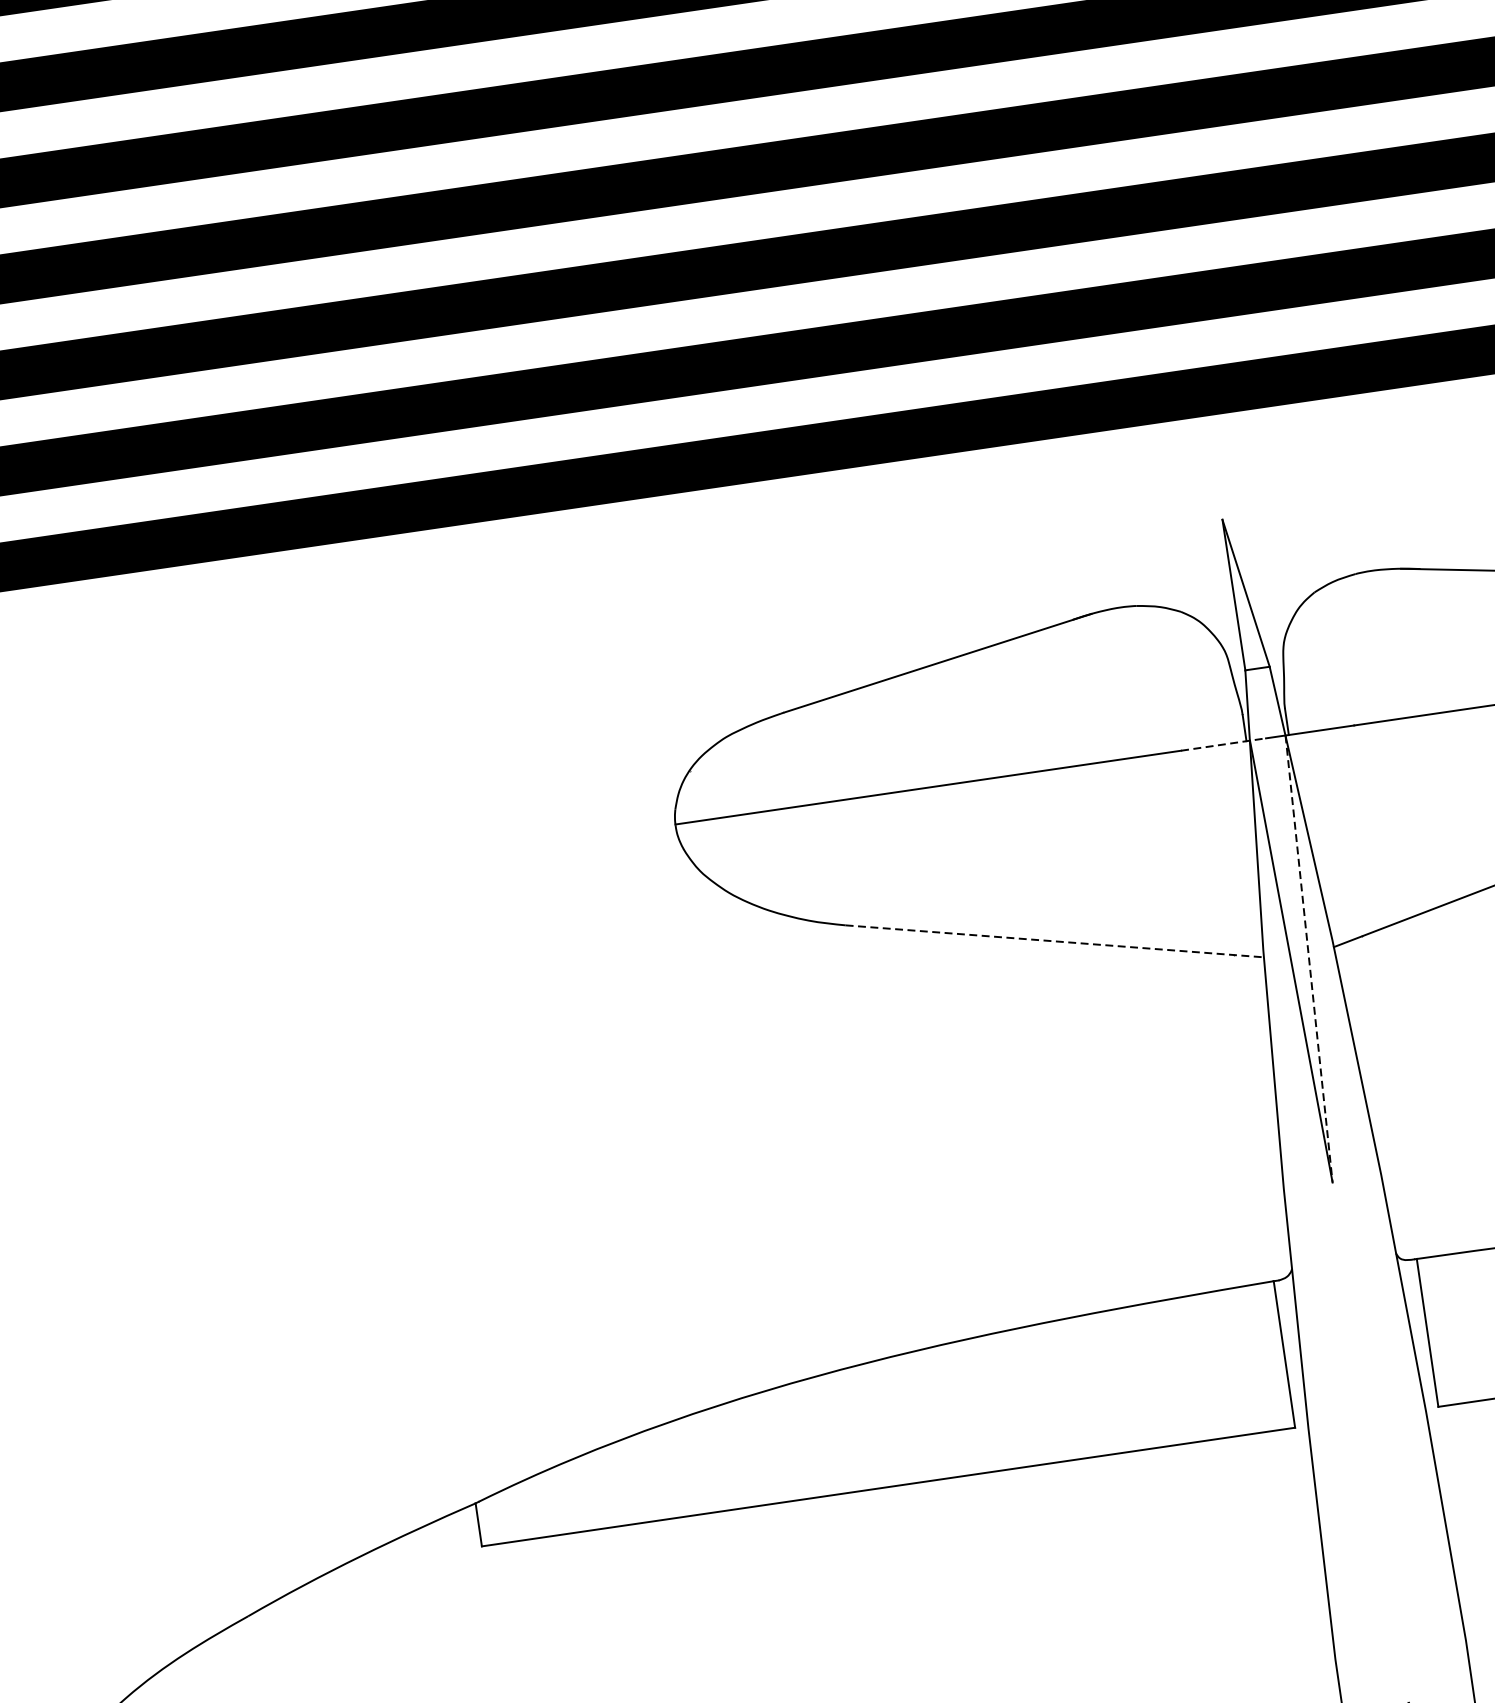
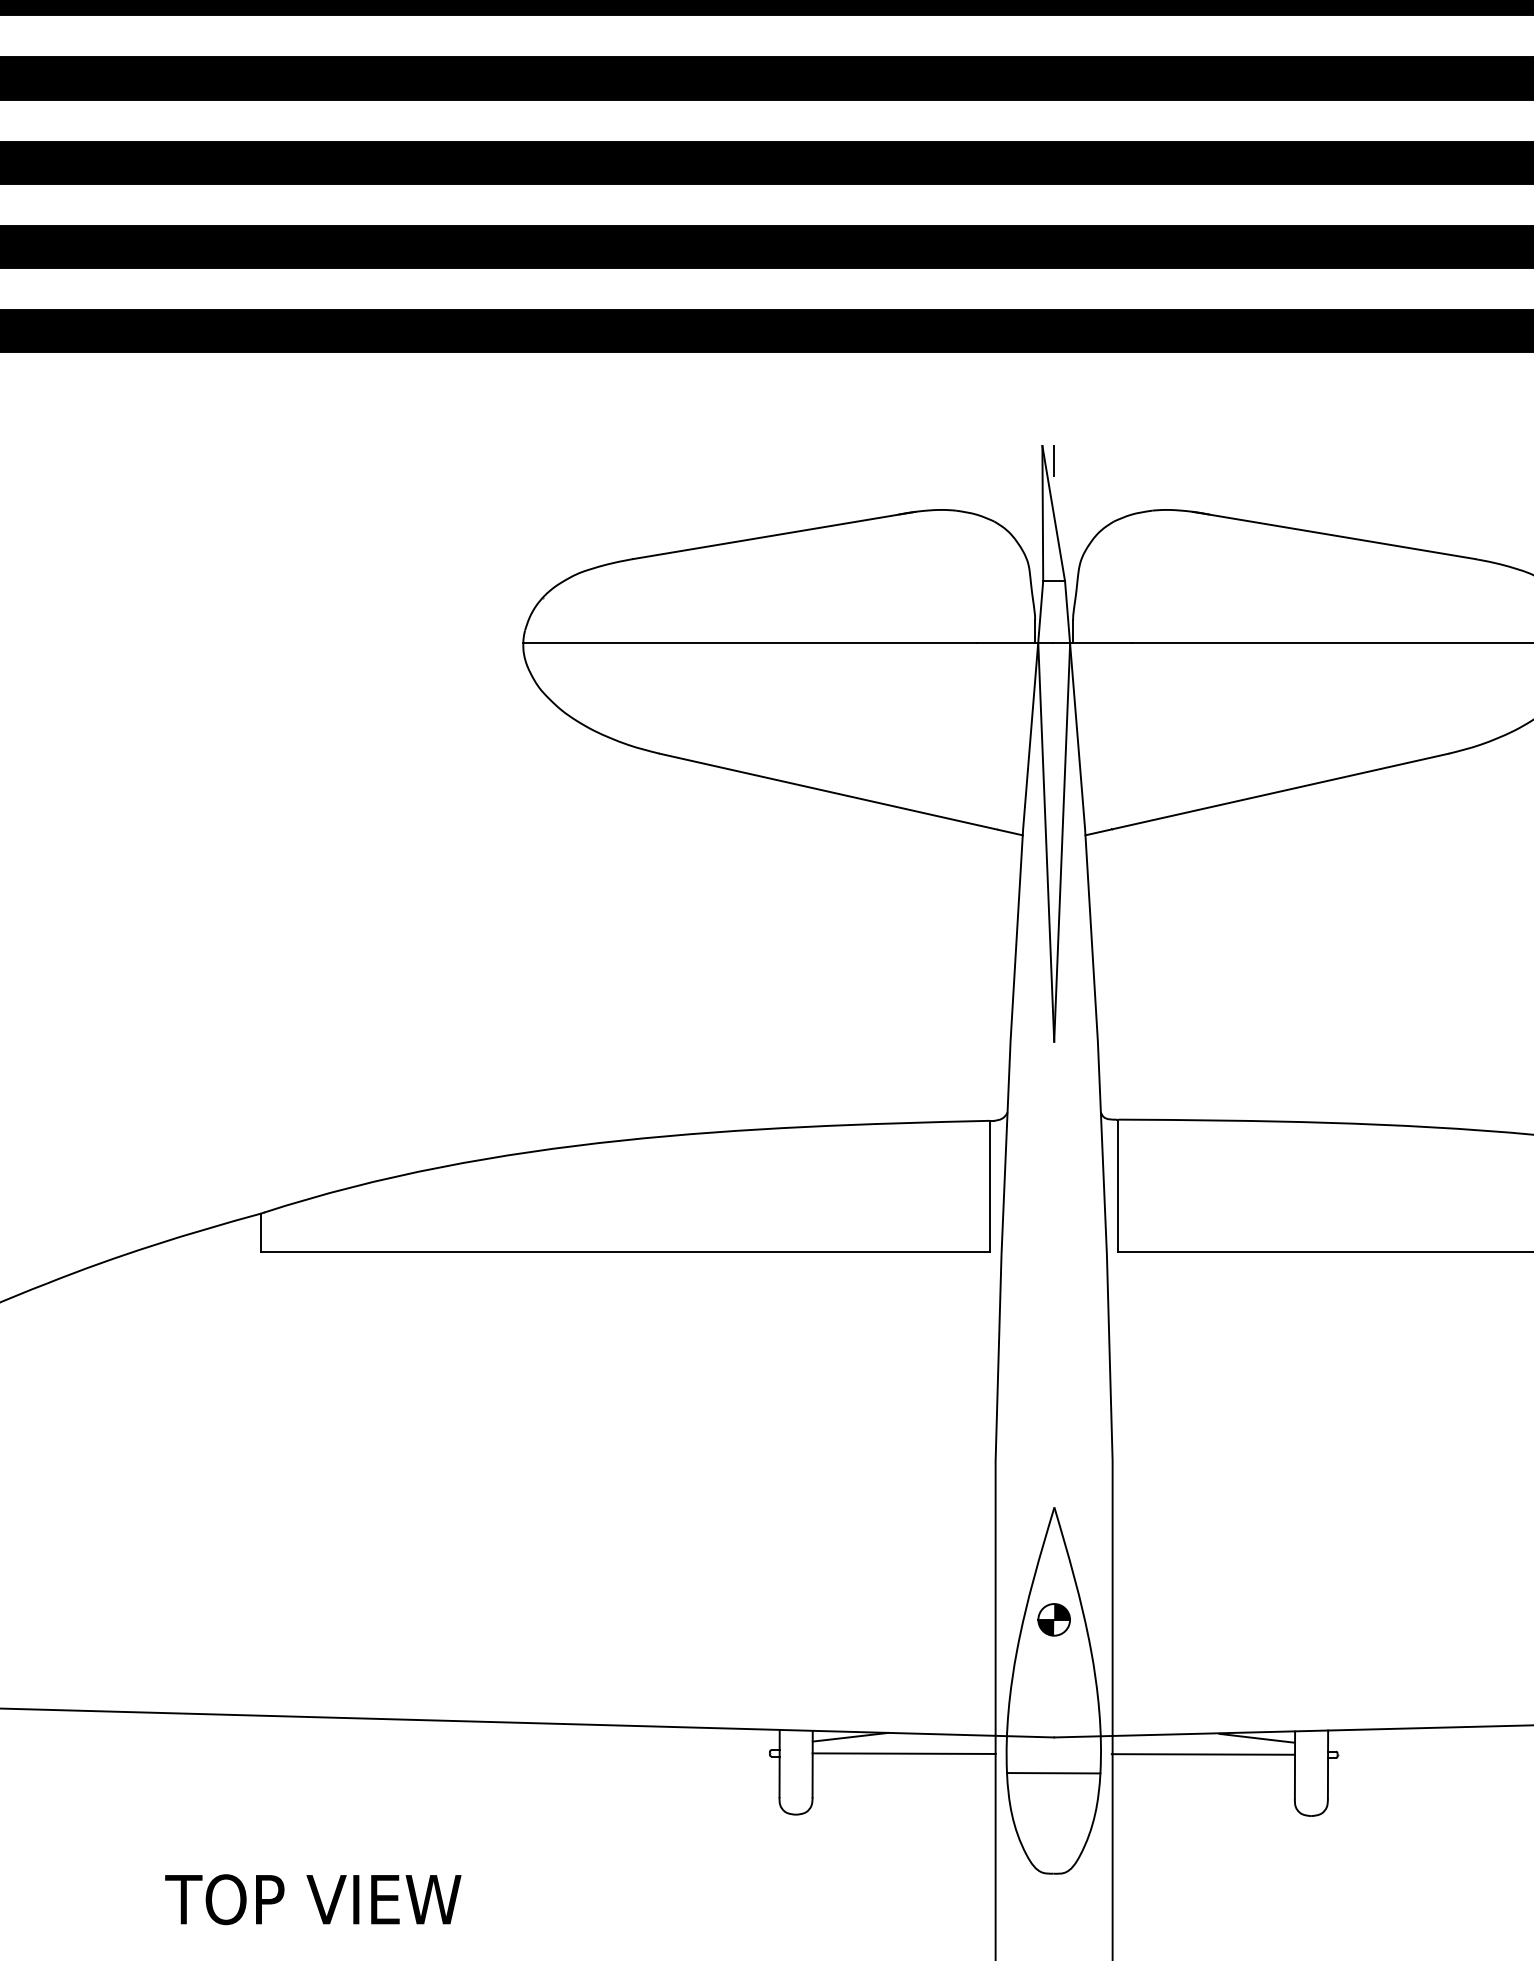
line: (1238, 535) -> (1054, 461), added
line: (1224, 744) -> (1015, 643), dashed -> solid
line: (1055, 941) -> (841, 794), dashed -> solid
line: (1309, 959) -> (1062, 843), dashed -> solid

